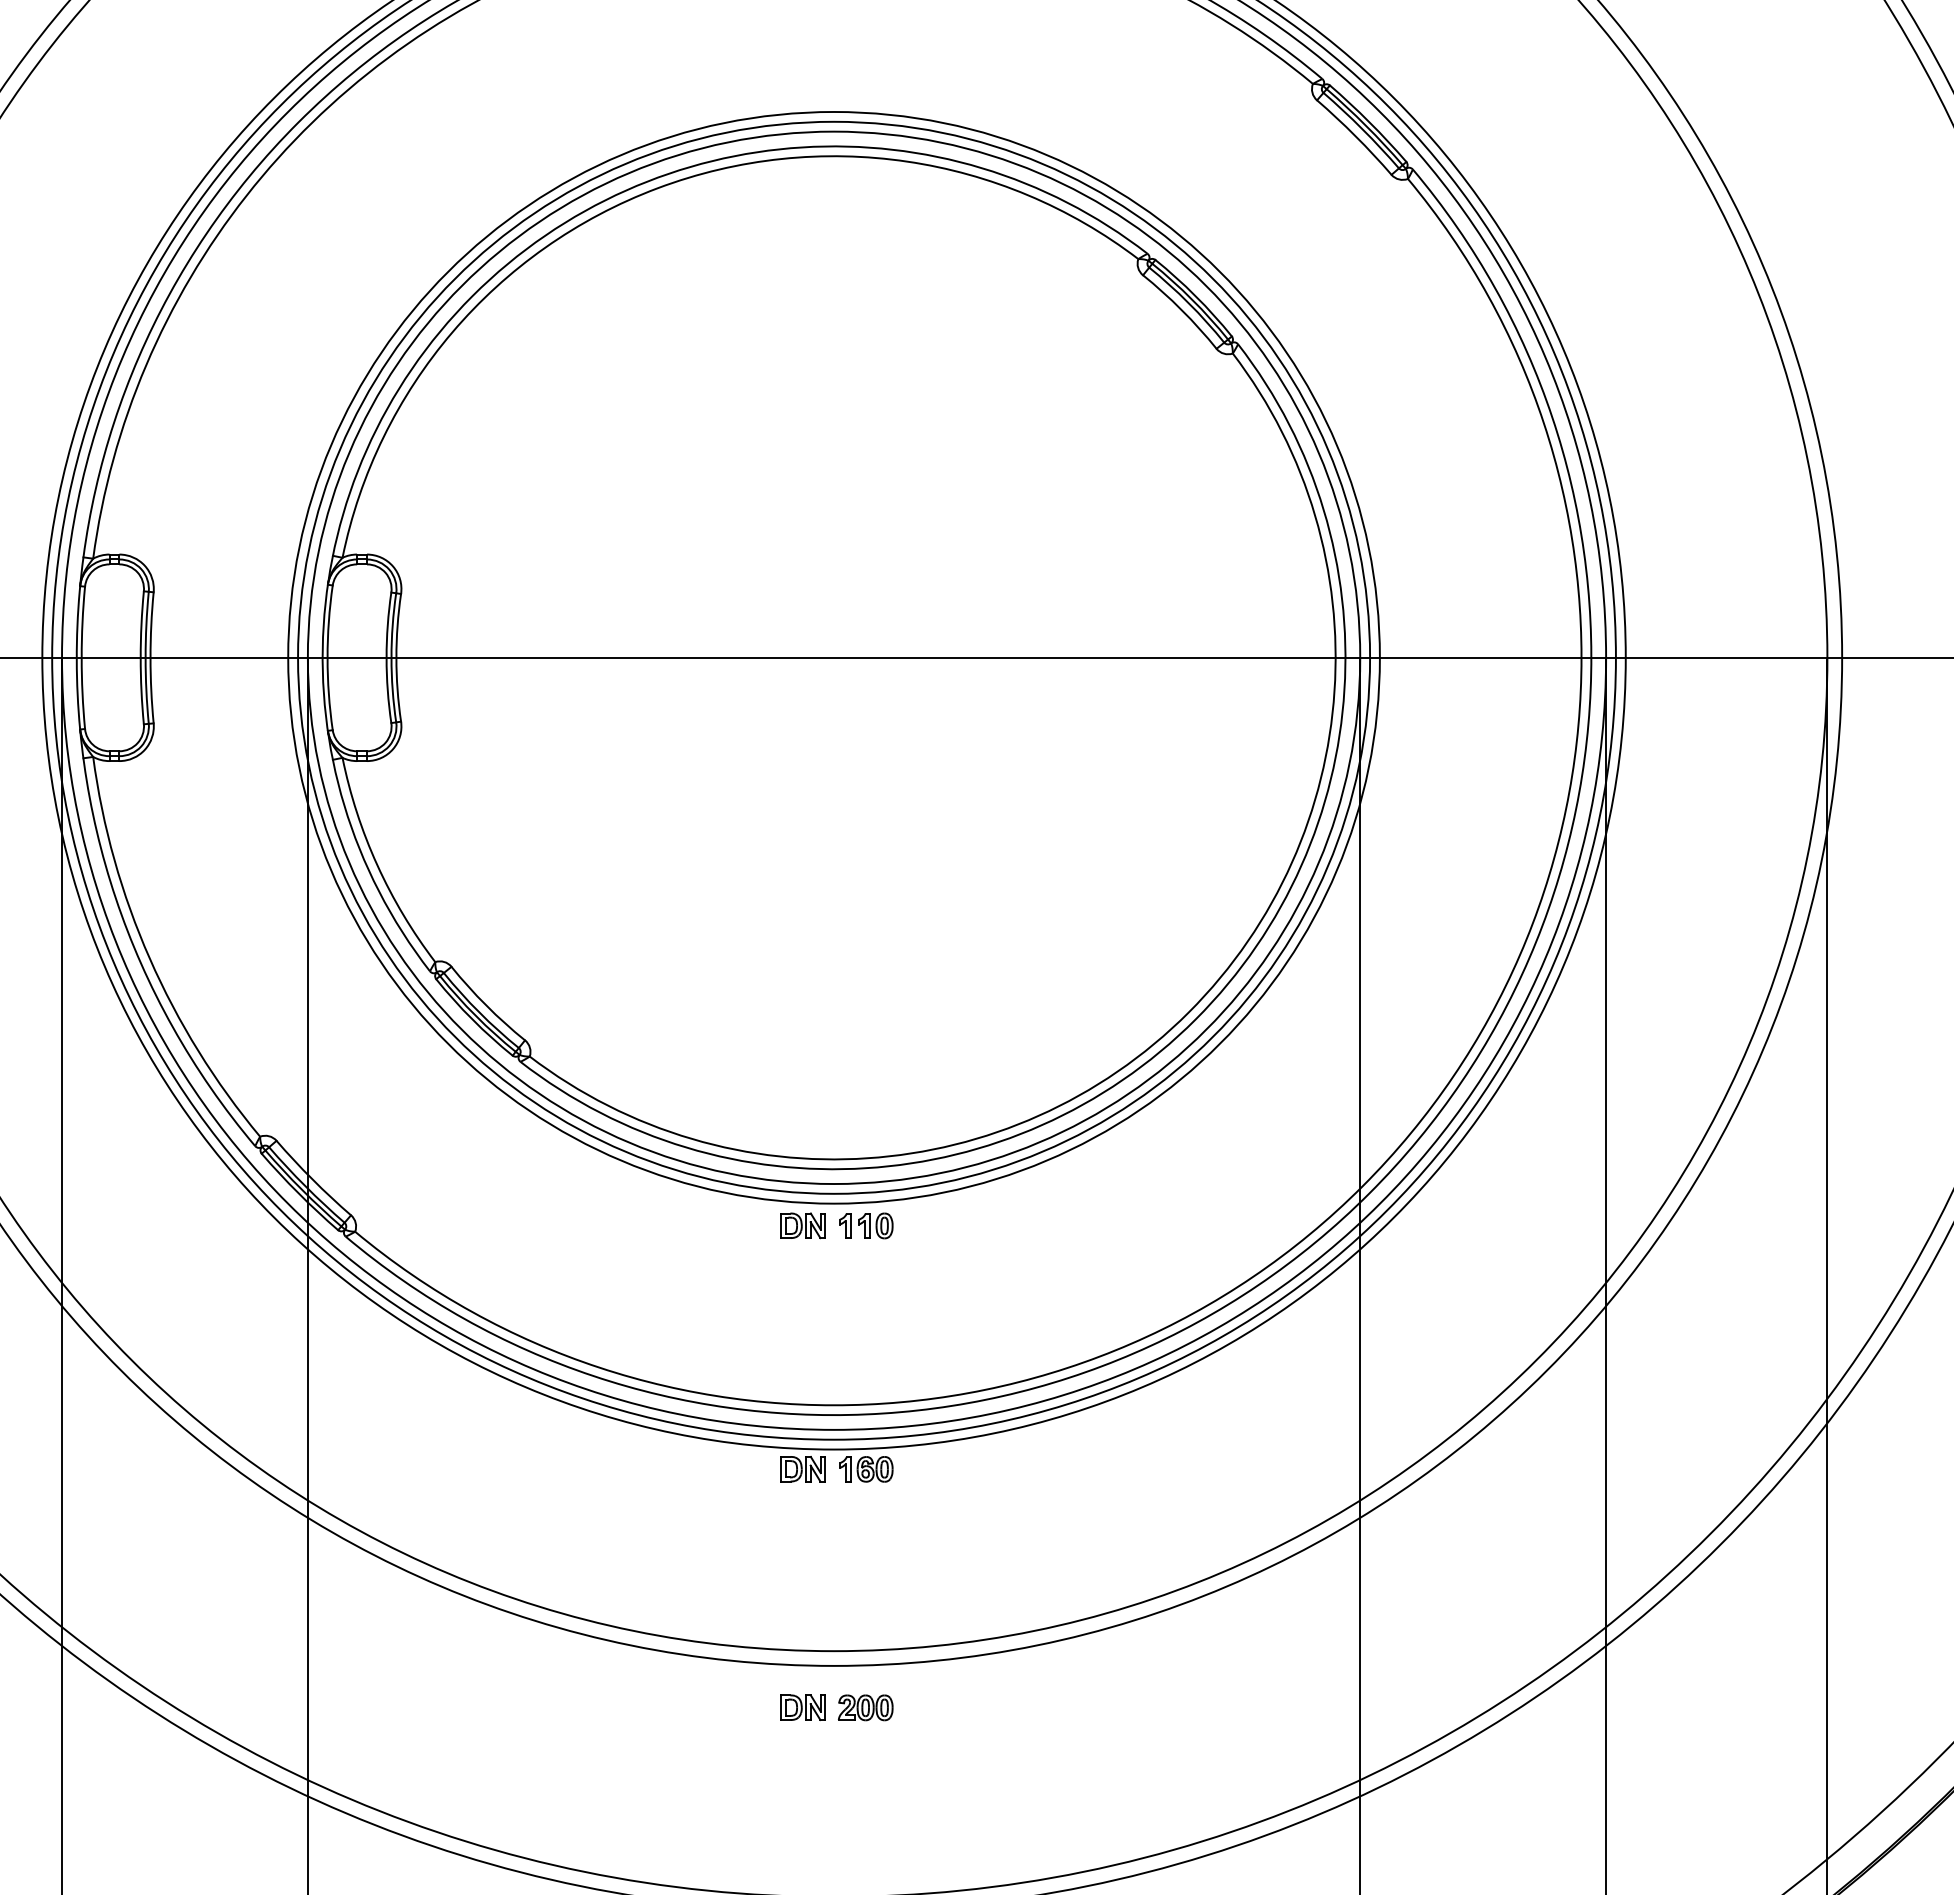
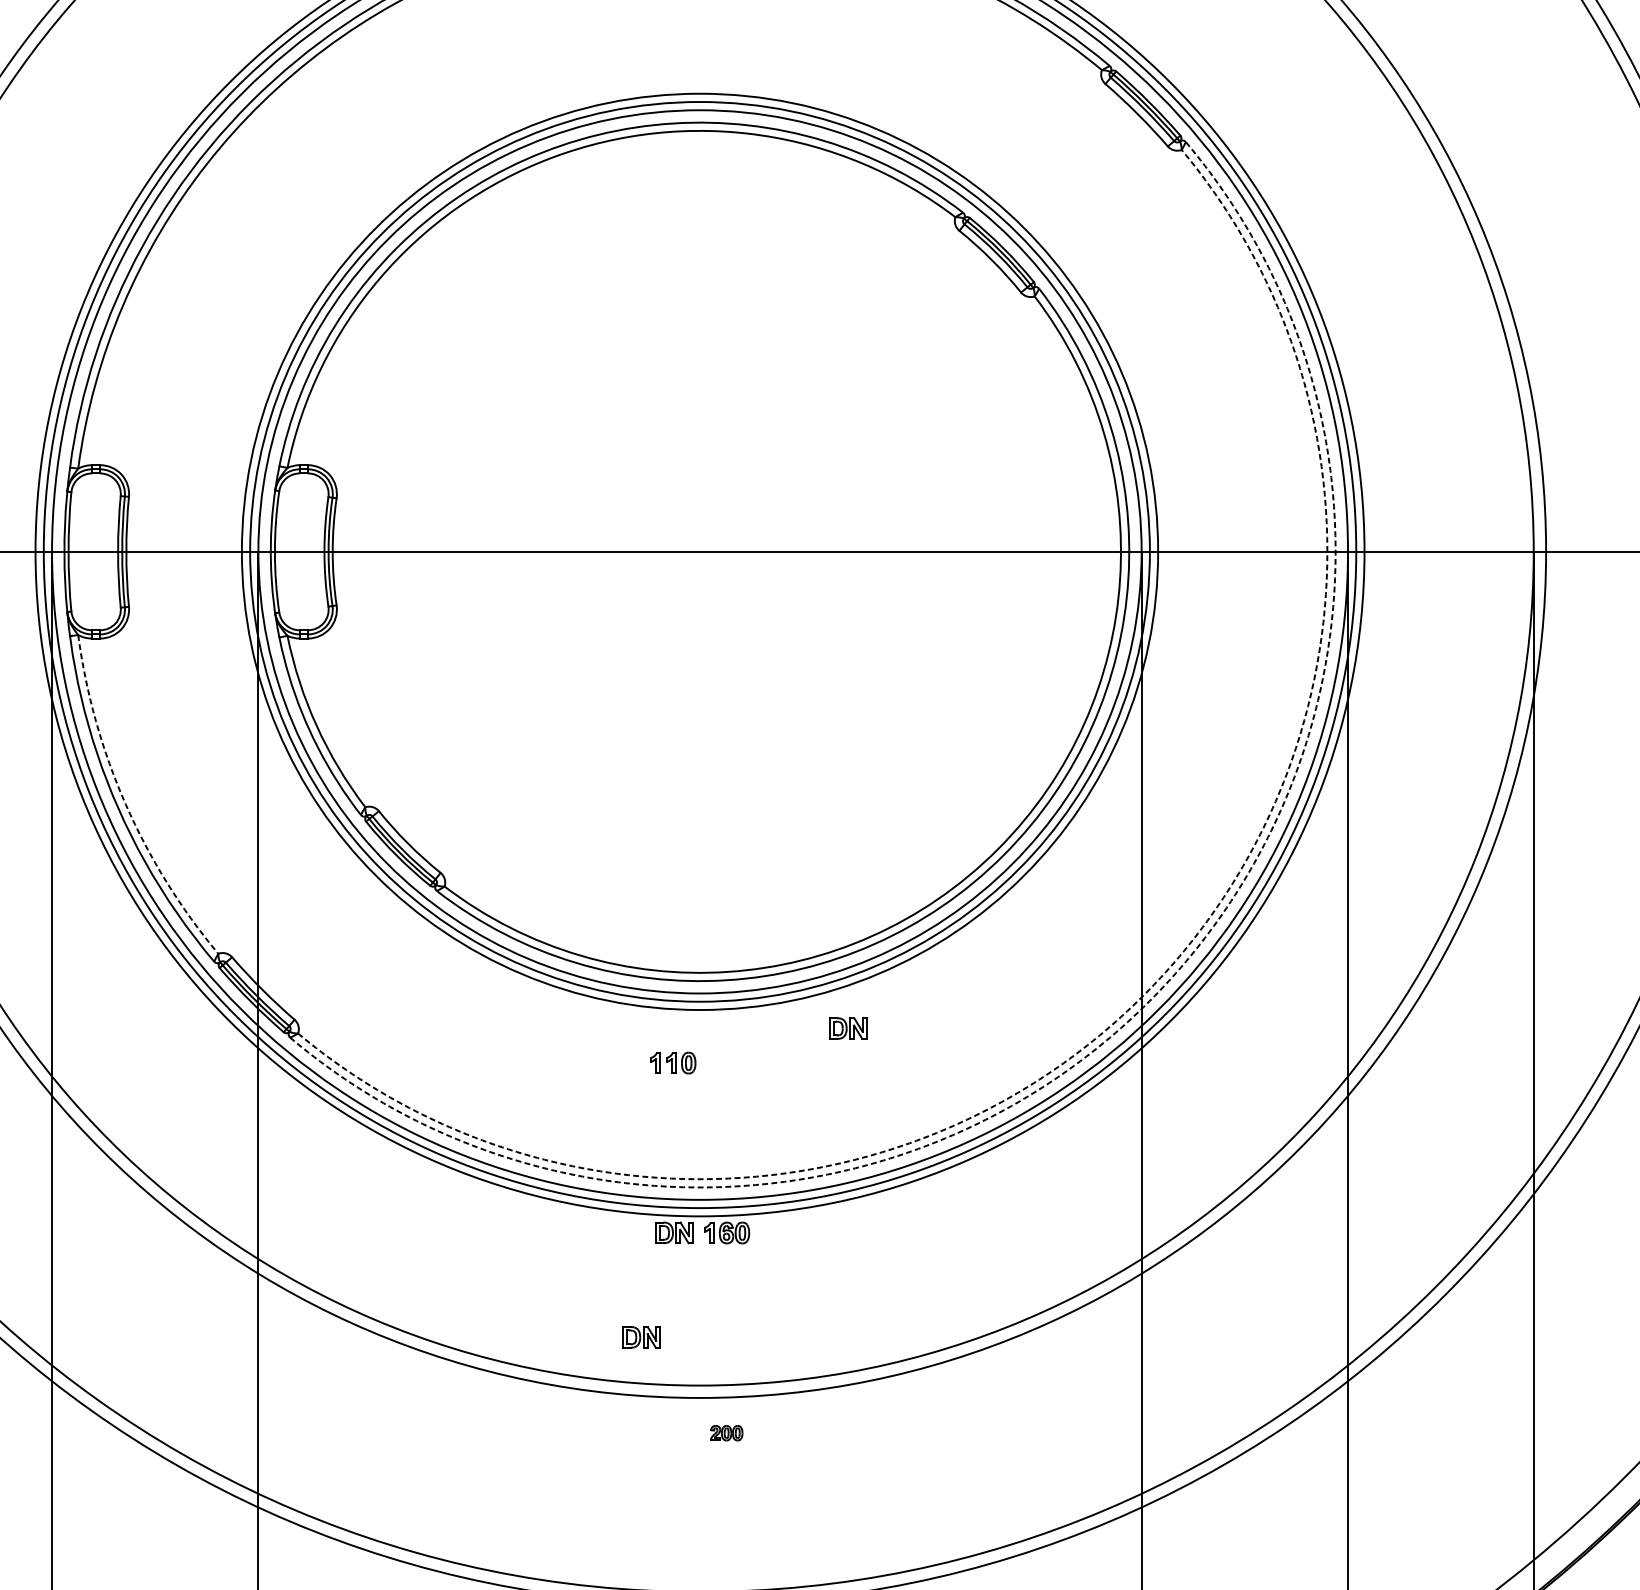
arc: (149, 958) -> (125, 804), solid -> dashed
arc: (1362, 1186) -> (1143, 995), solid -> dashed
arc: (1369, 1193) -> (1149, 1001), solid -> dashed
part: (802, 1225) -> (847, 1028), moved
part: (866, 1225) -> (673, 1062), moved
part: (802, 1707) -> (640, 1337), moved
part: (865, 1707) -> (726, 1432), size x0.7

